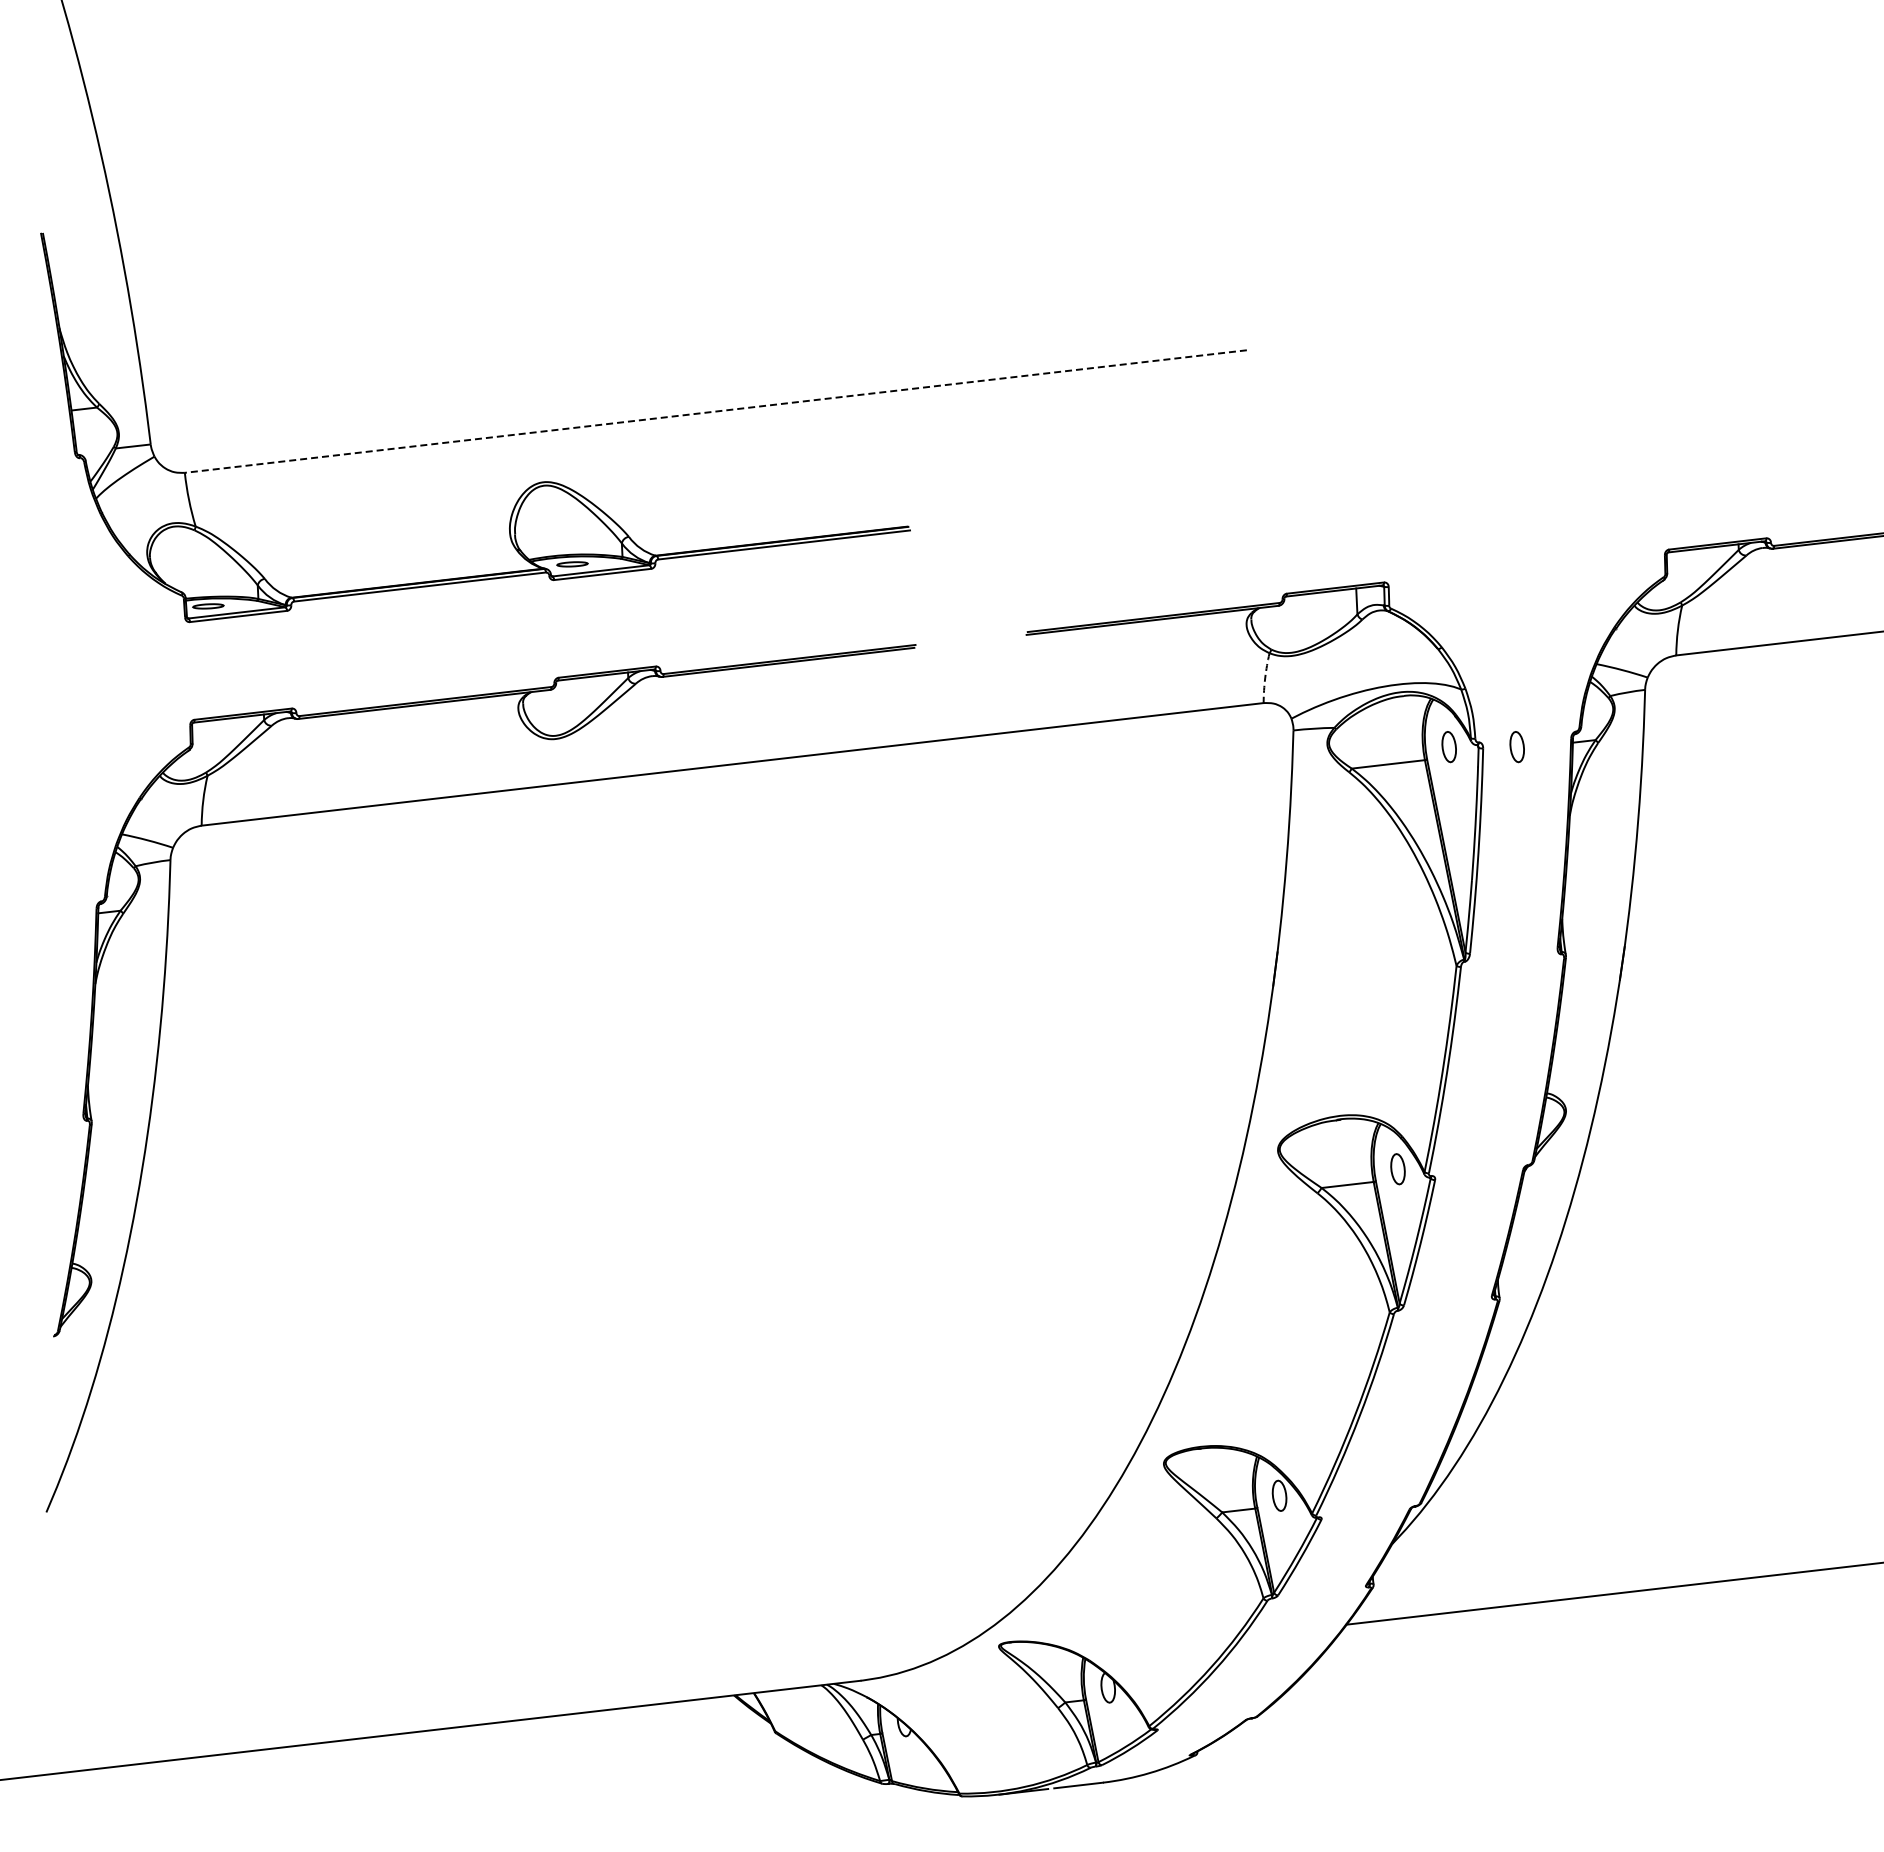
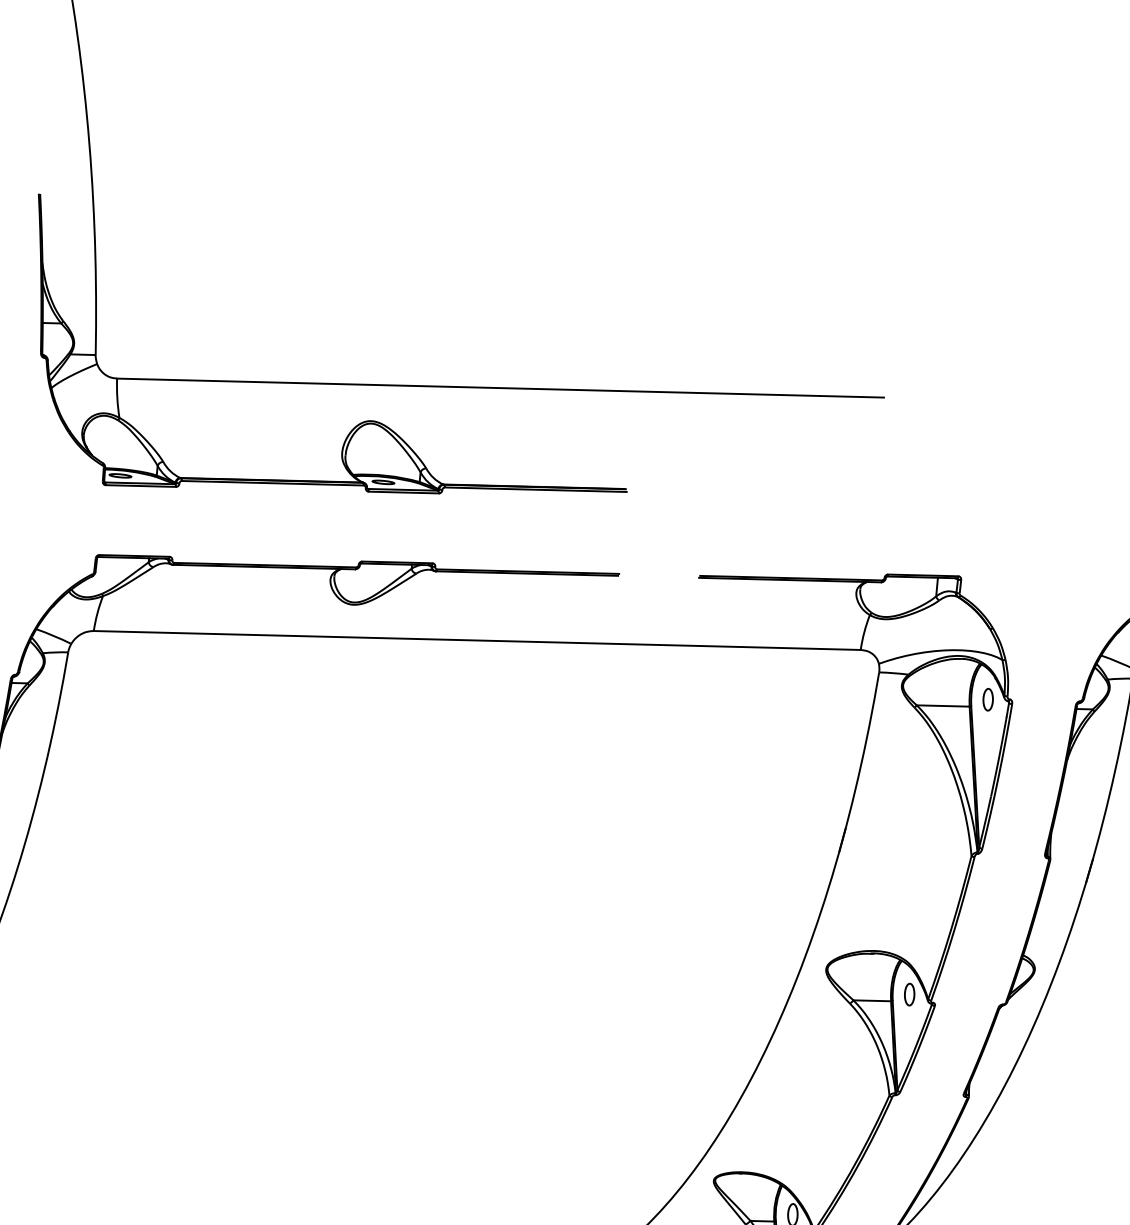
line: (715, 411) -> (500, 388), dashed -> solid
arc: (1265, 678) -> (864, 632), dashed -> solid
part: (1516, 747) -> (1035, 706), removed

